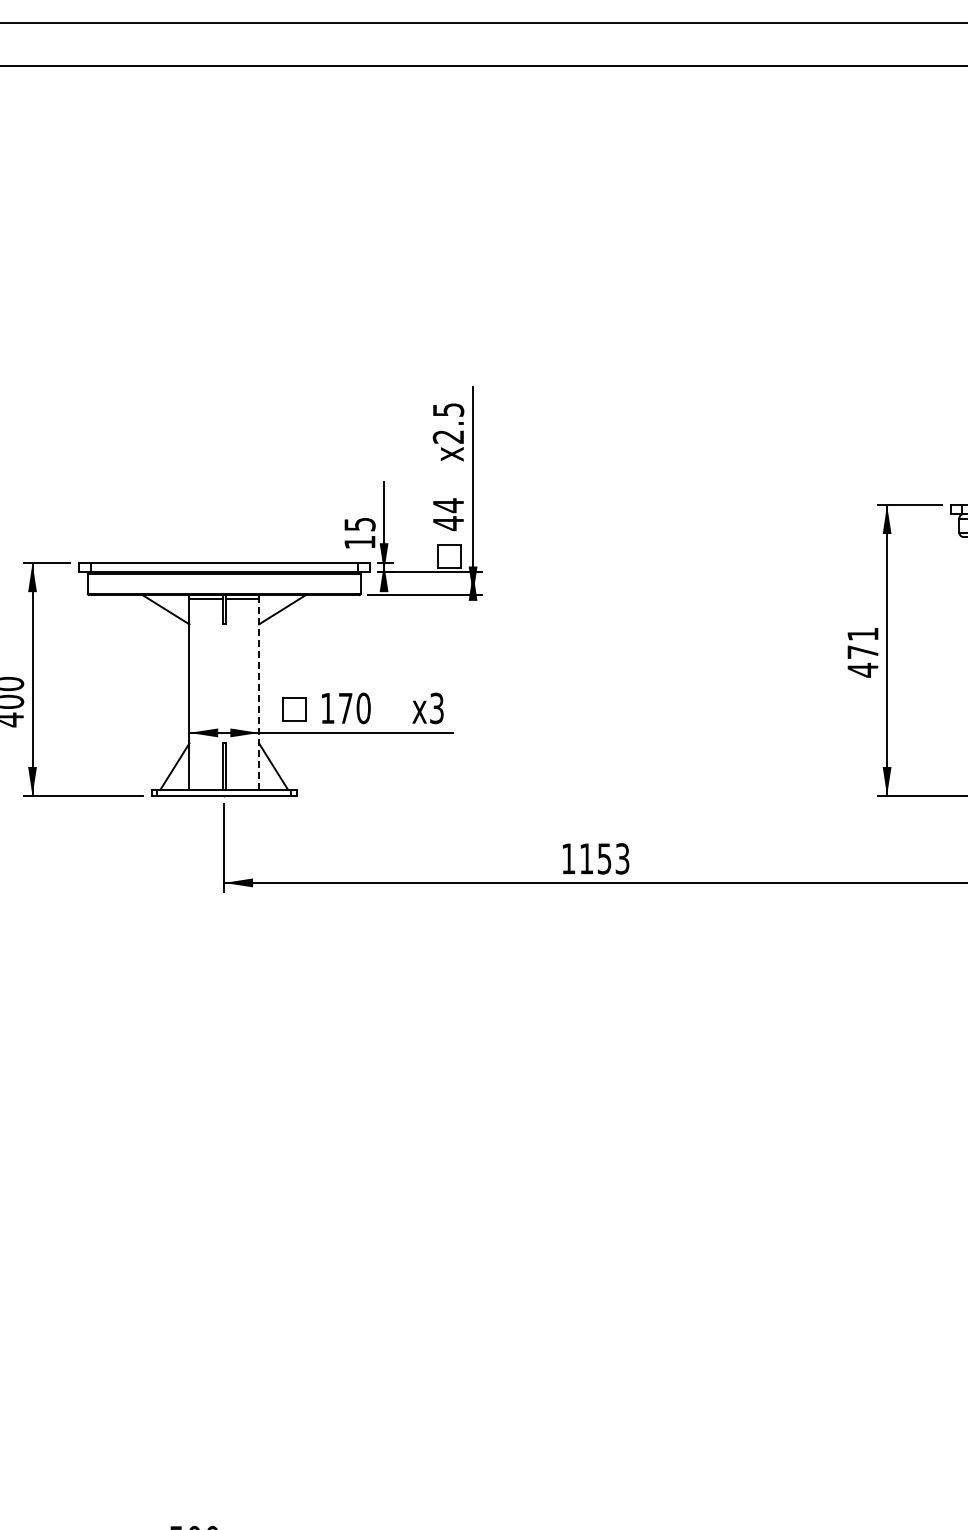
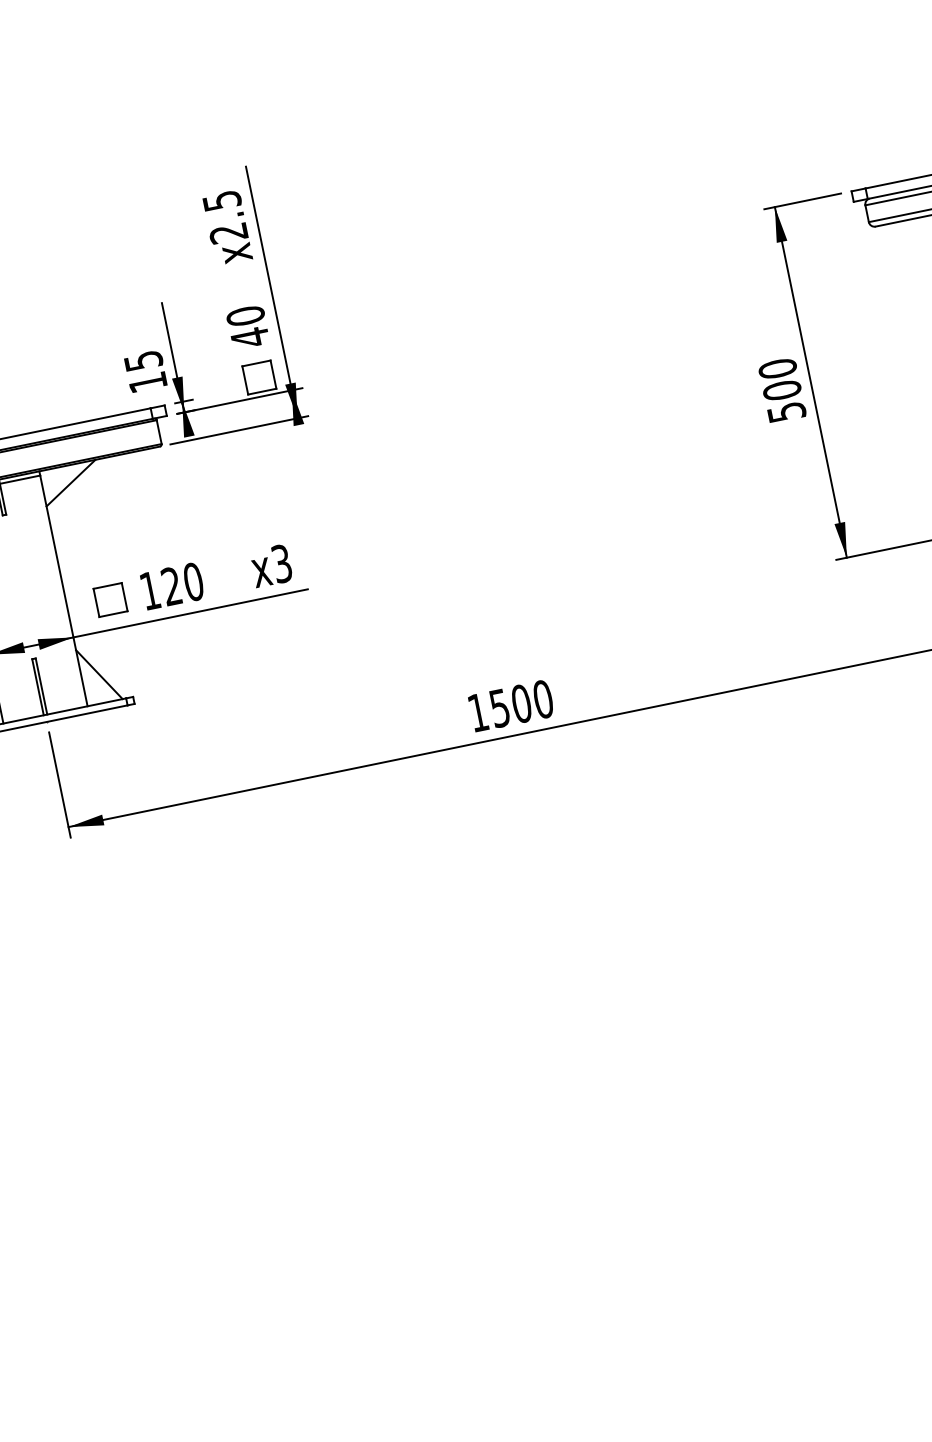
text: (448, 505) -> (245, 316), 44 -> 40
text: (862, 652) -> (781, 390), 471 -> 500
line: (259, 694) -> (64, 590), dashed -> solid
text: (345, 707) -> (171, 585), 170 -> 120
text: (604, 858) -> (521, 703), 1153 -> 1500

